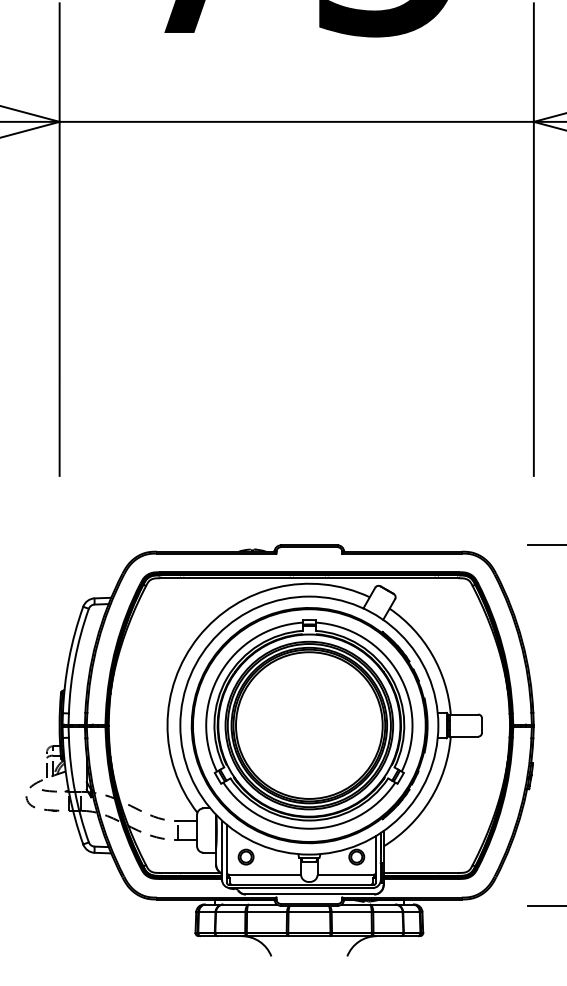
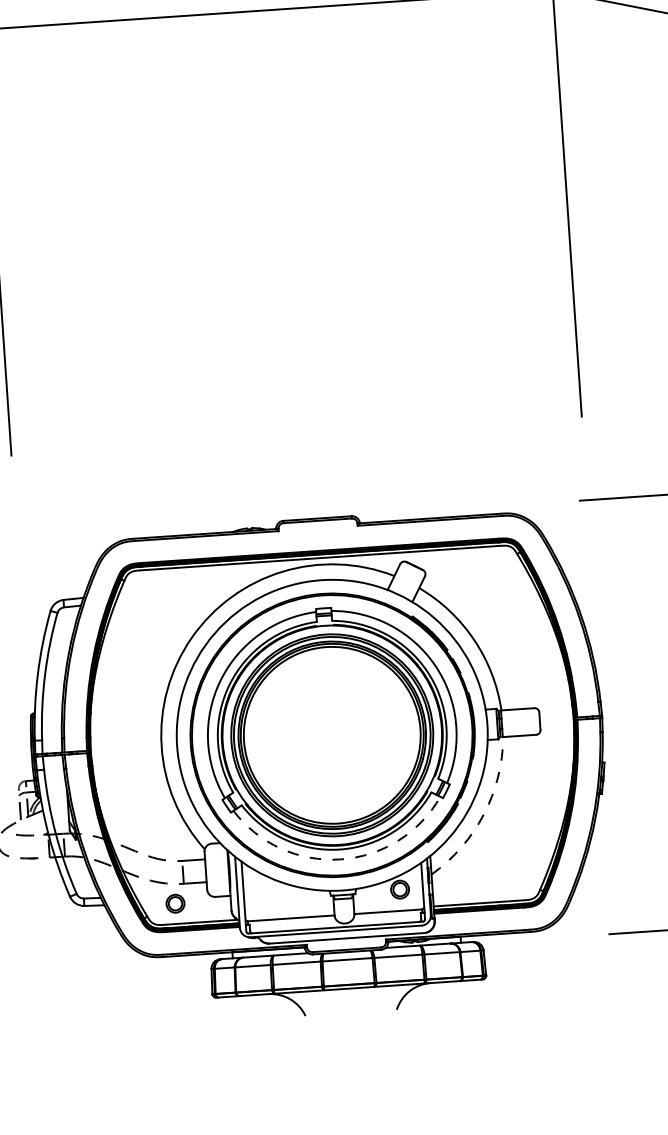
arc: (430, 799) -> (484, 814), solid -> dashed
arc: (309, 828) -> (340, 859), solid -> dashed
part: (245, 856) -> (174, 903), moved

